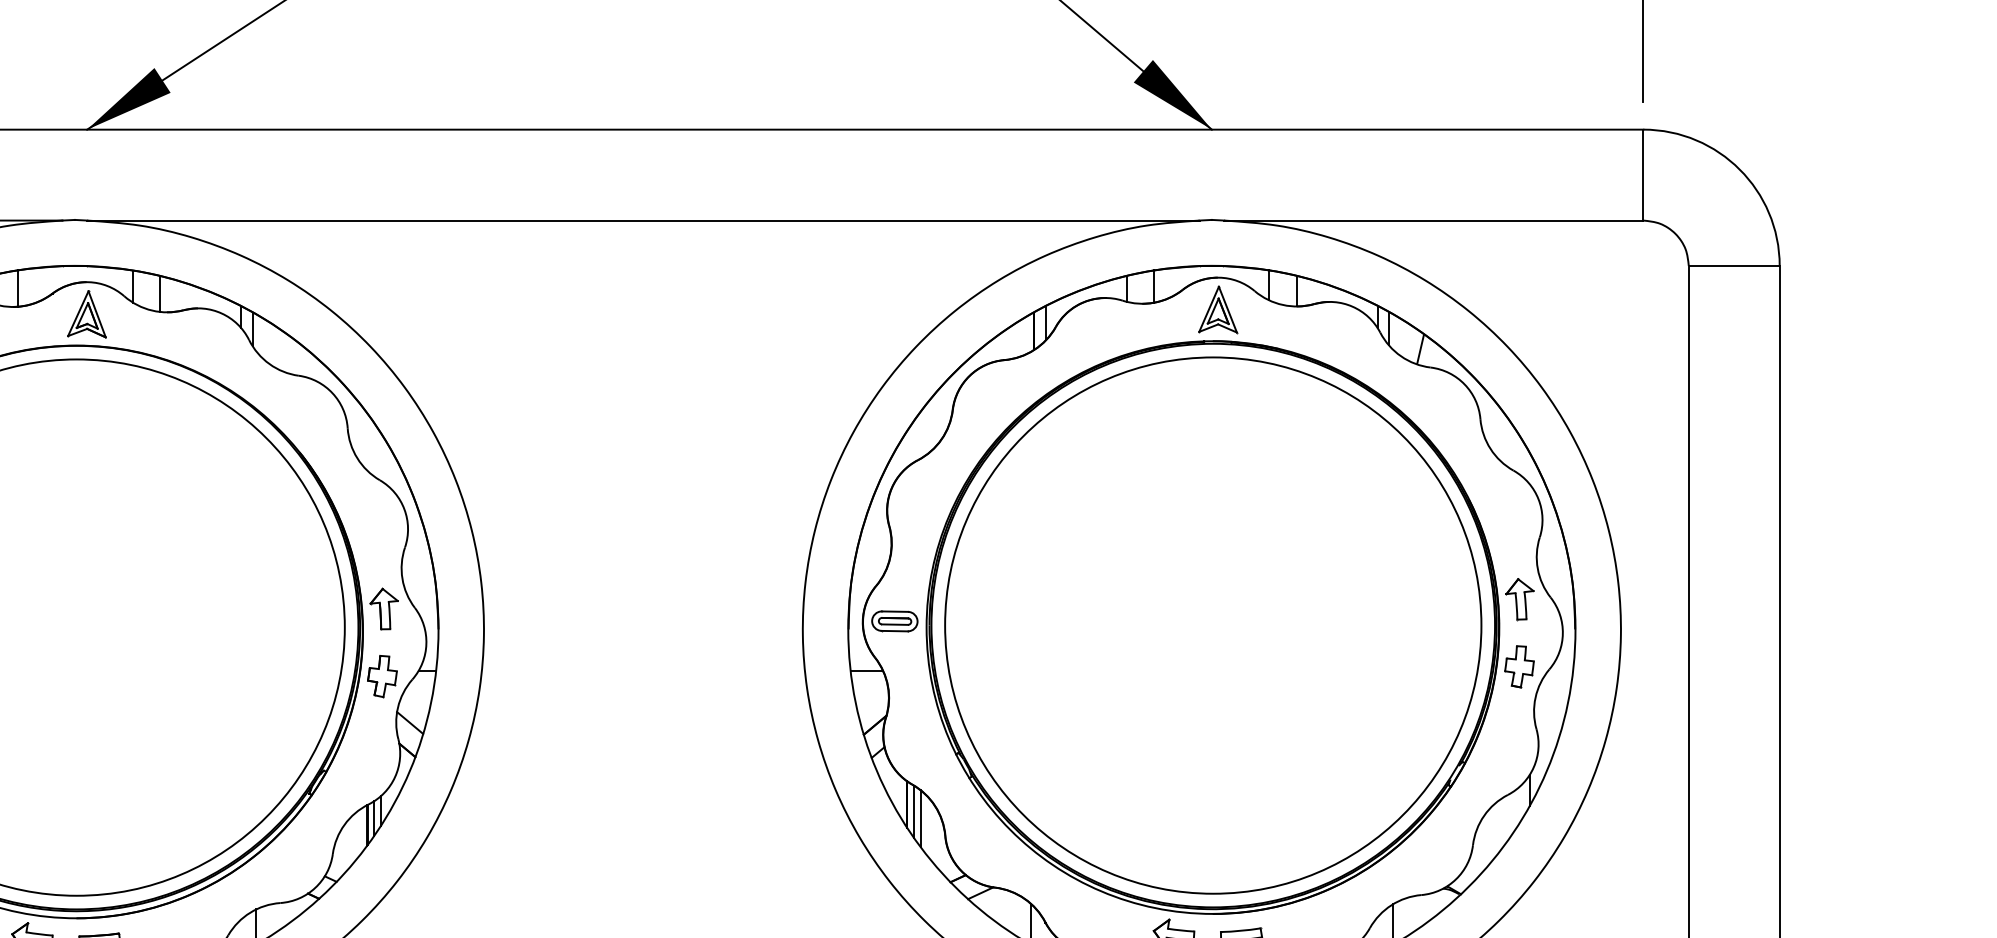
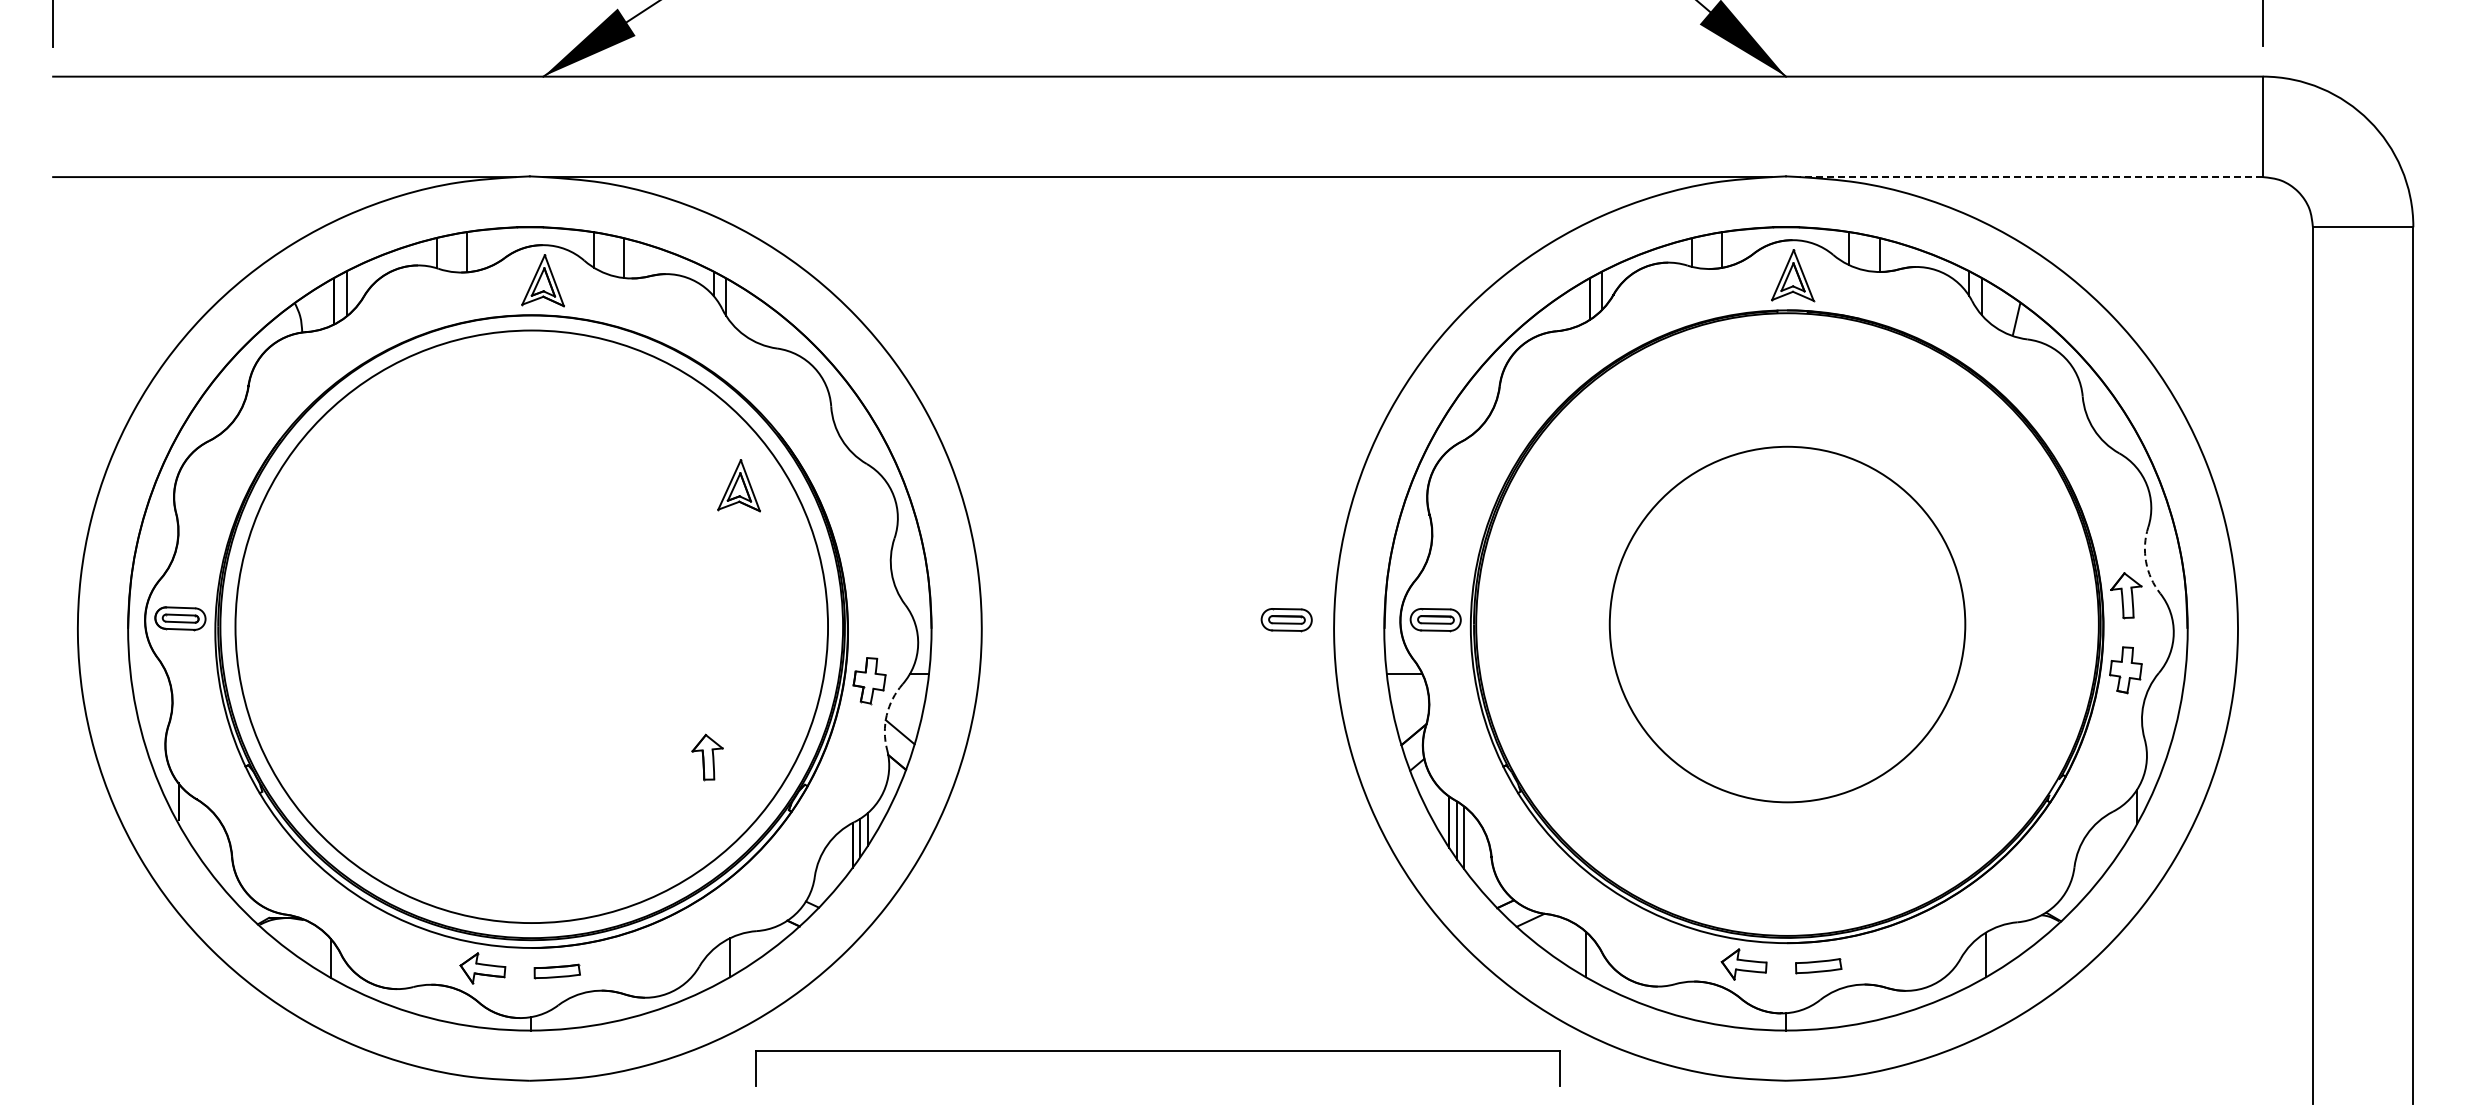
line: (1434, 220) -> (2031, 177), solid -> dashed
part: (263, 499) -> (738, 485), added
arc: (1538, 568) -> (2146, 561), solid -> dashed
part: (384, 609) -> (707, 757), moved
part: (759, 621) -> (1286, 620), added
circle: (1213, 625) -> (1787, 624), size x0.6
arc: (397, 707) -> (886, 715), solid -> dashed

